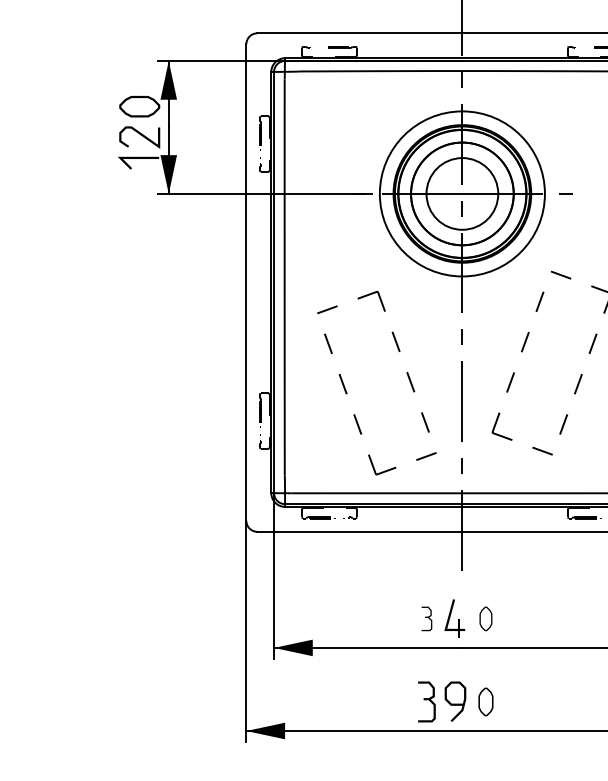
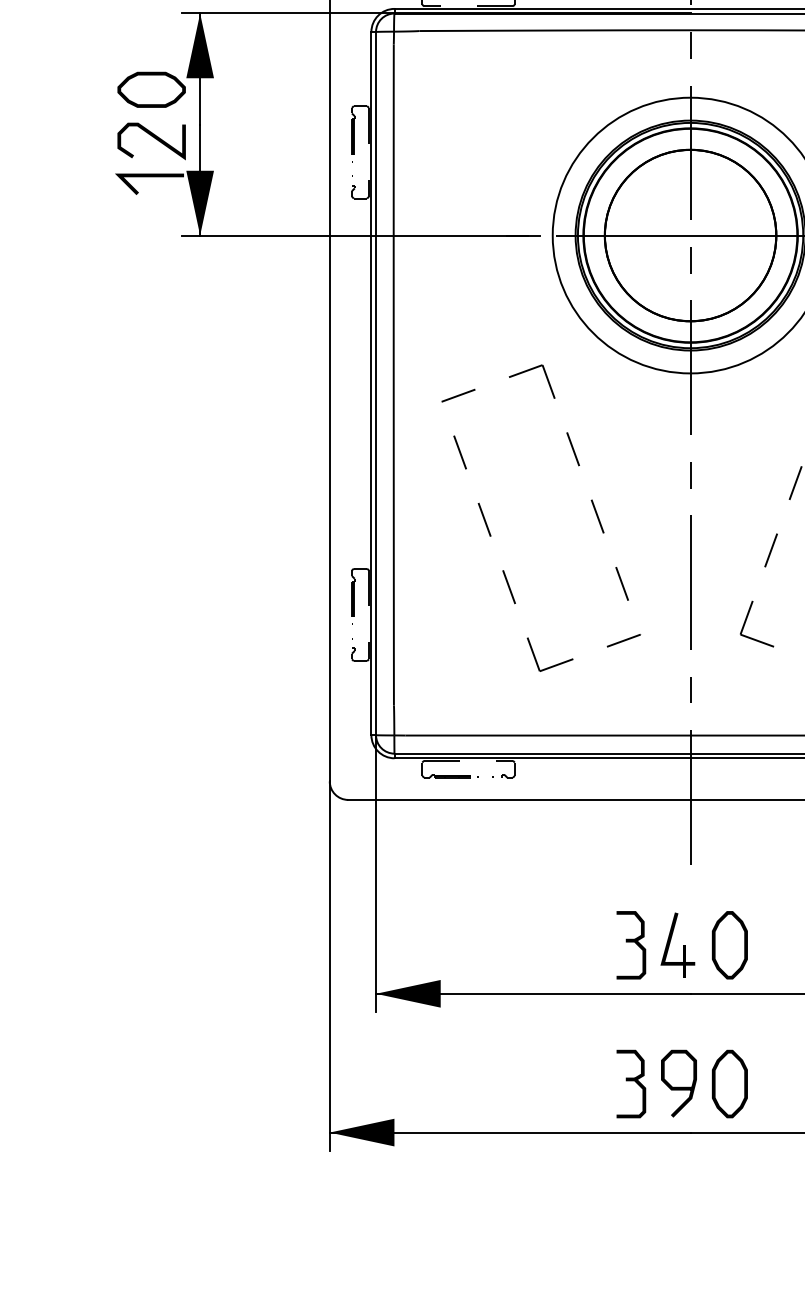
circle: (462, 193) -> (690, 234), size x1.43
part: (347, 392) -> (492, 533), moved
part: (426, 618) -> (630, 944), size x1.67
part: (485, 618) -> (729, 944), size x1.67
part: (485, 701) -> (729, 1083), size x1.43

